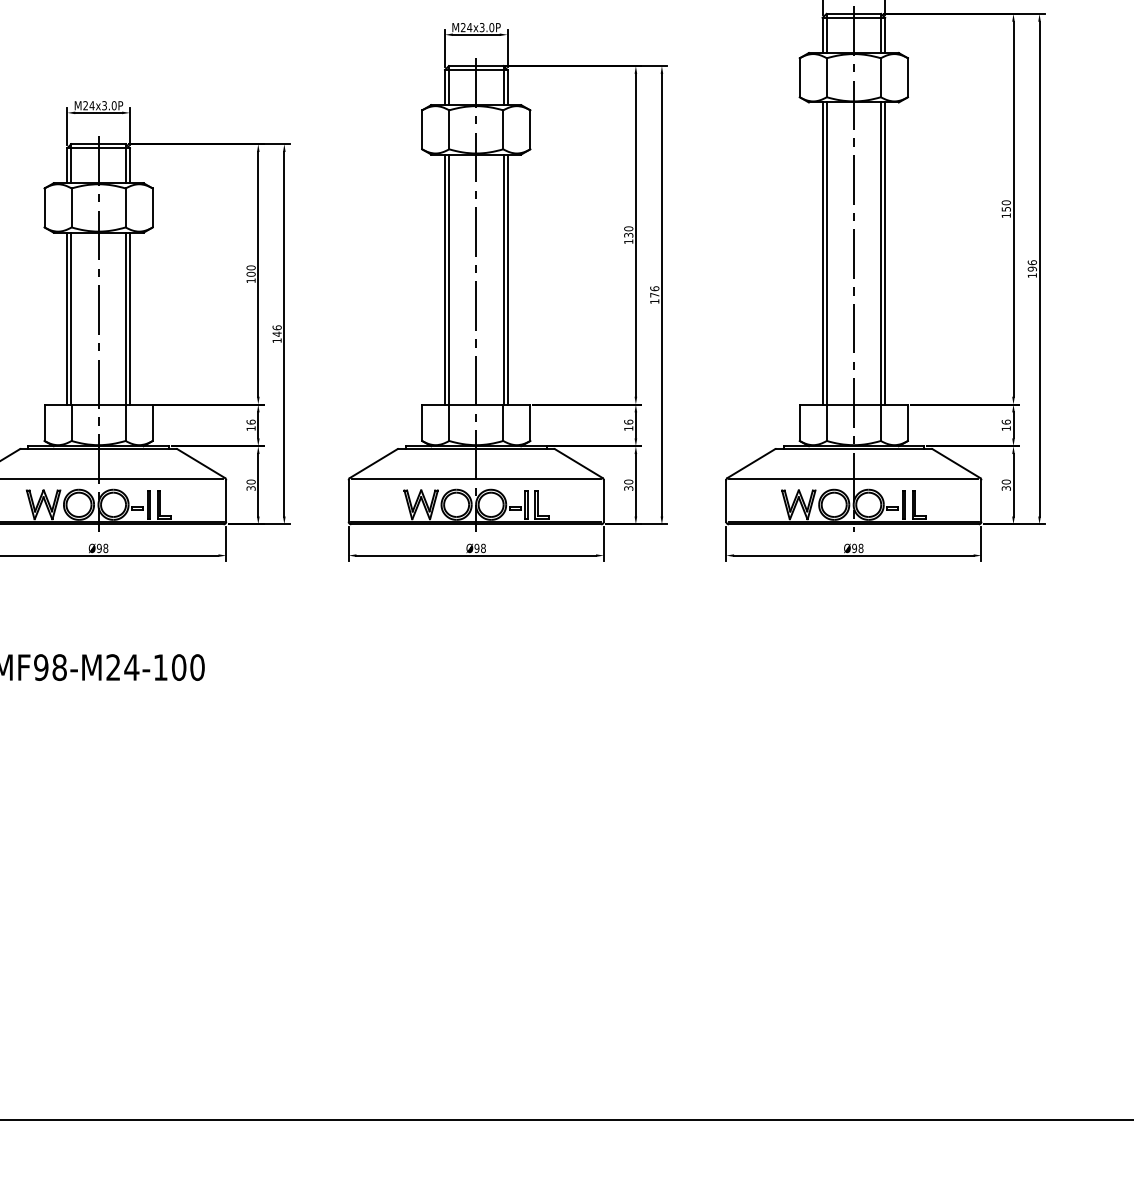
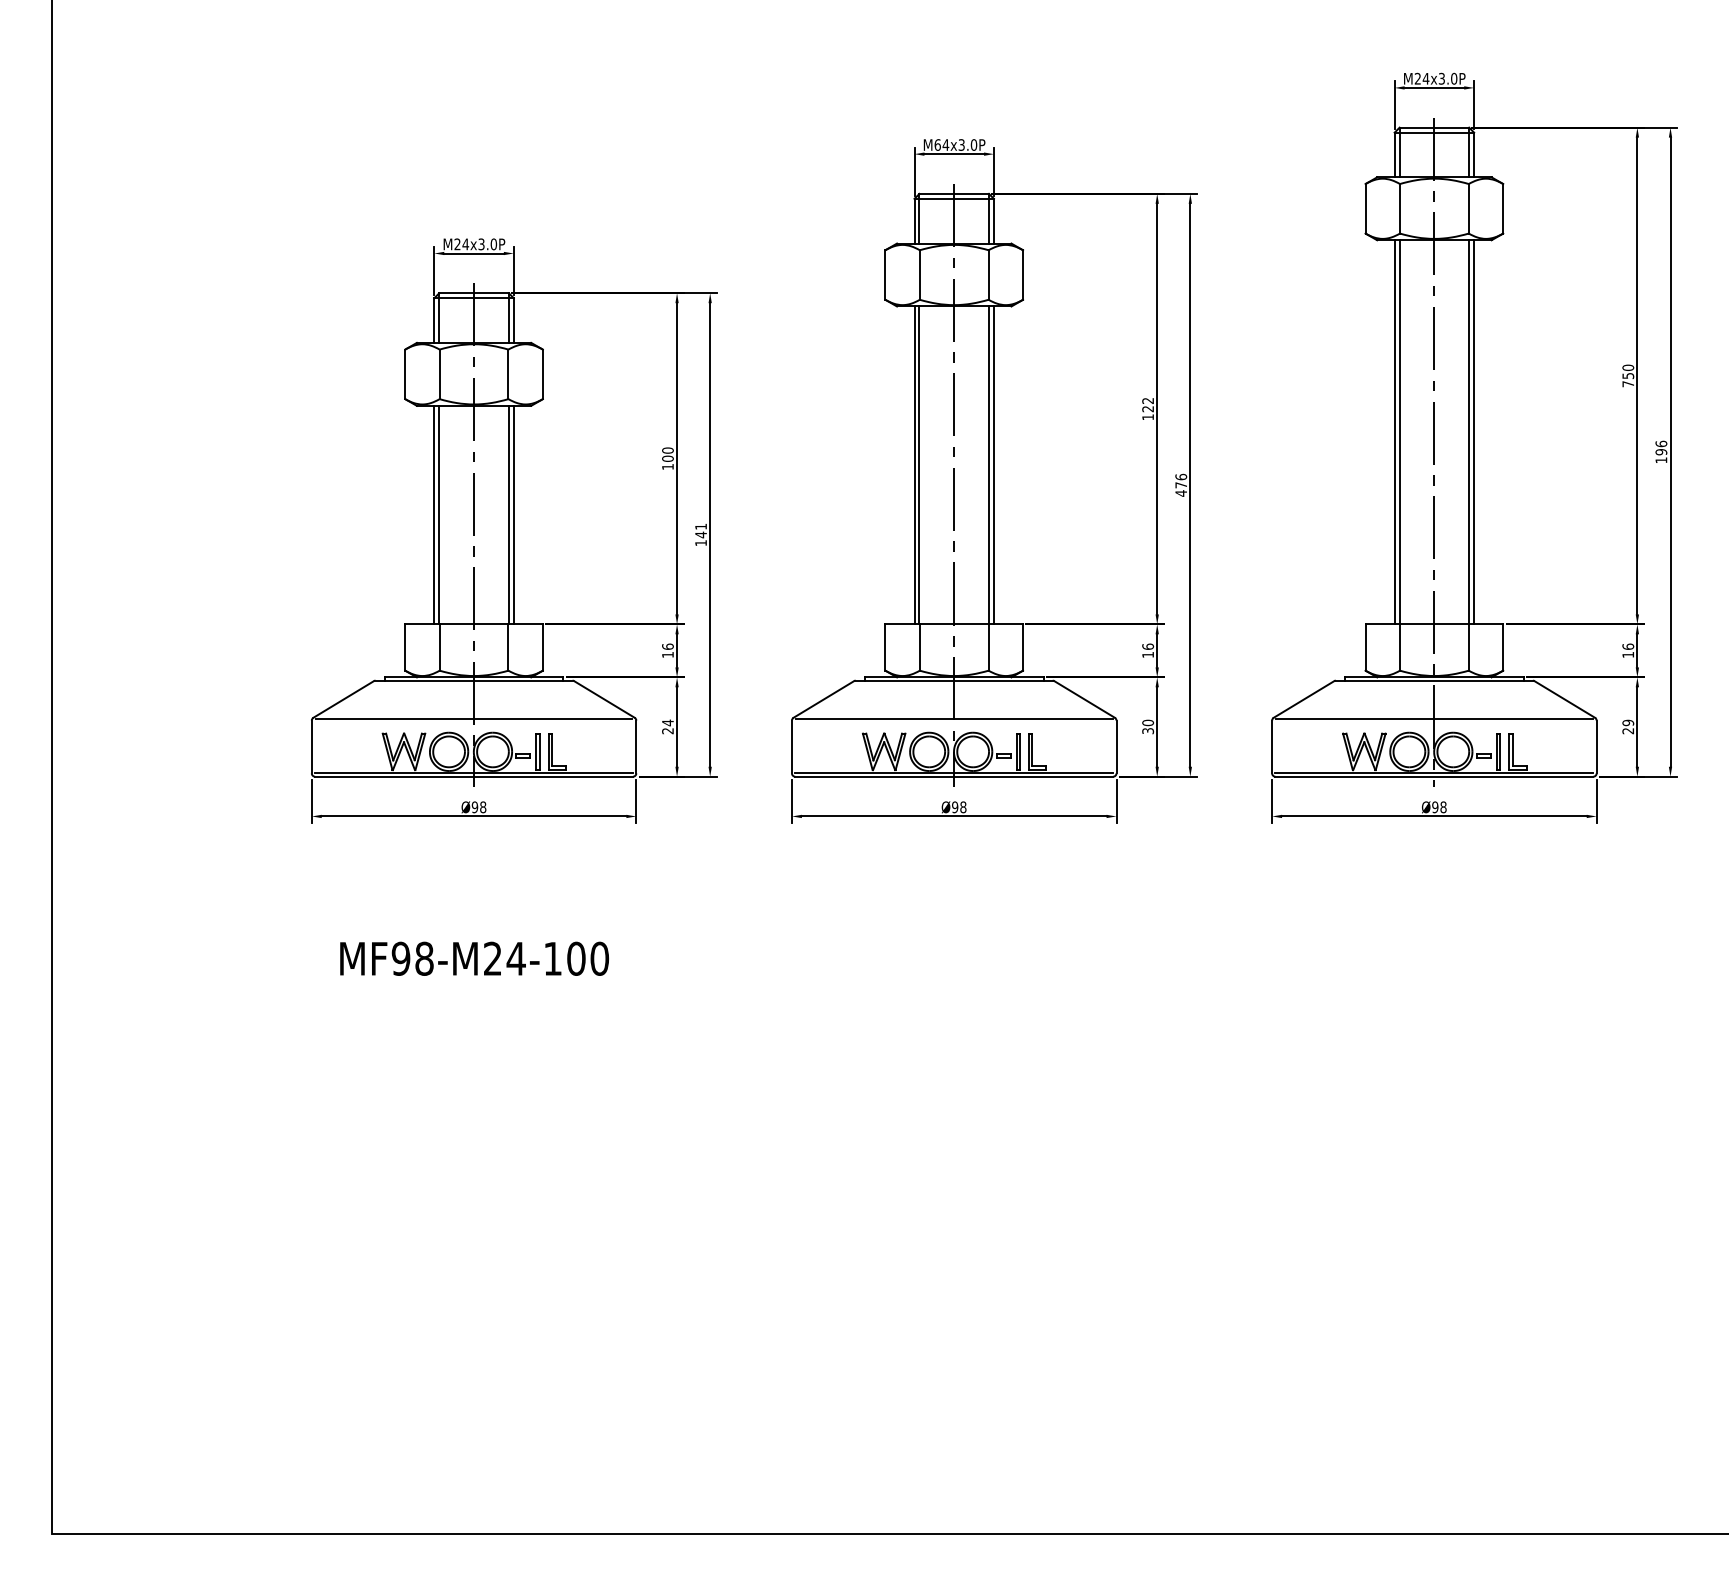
text: (463, 27) -> (937, 144), M24x3.0P -> M64x3.0P
text: (1005, 215) -> (1627, 384), 150 -> 750
text: (629, 231) -> (1148, 404), 130 -> 122
text: (654, 301) -> (1180, 493), 176 -> 476
text: (276, 327) -> (700, 526), 146 -> 141
text: (250, 484) -> (667, 726), 30 -> 24
text: (1006, 485) -> (1628, 727), 30 -> 29

